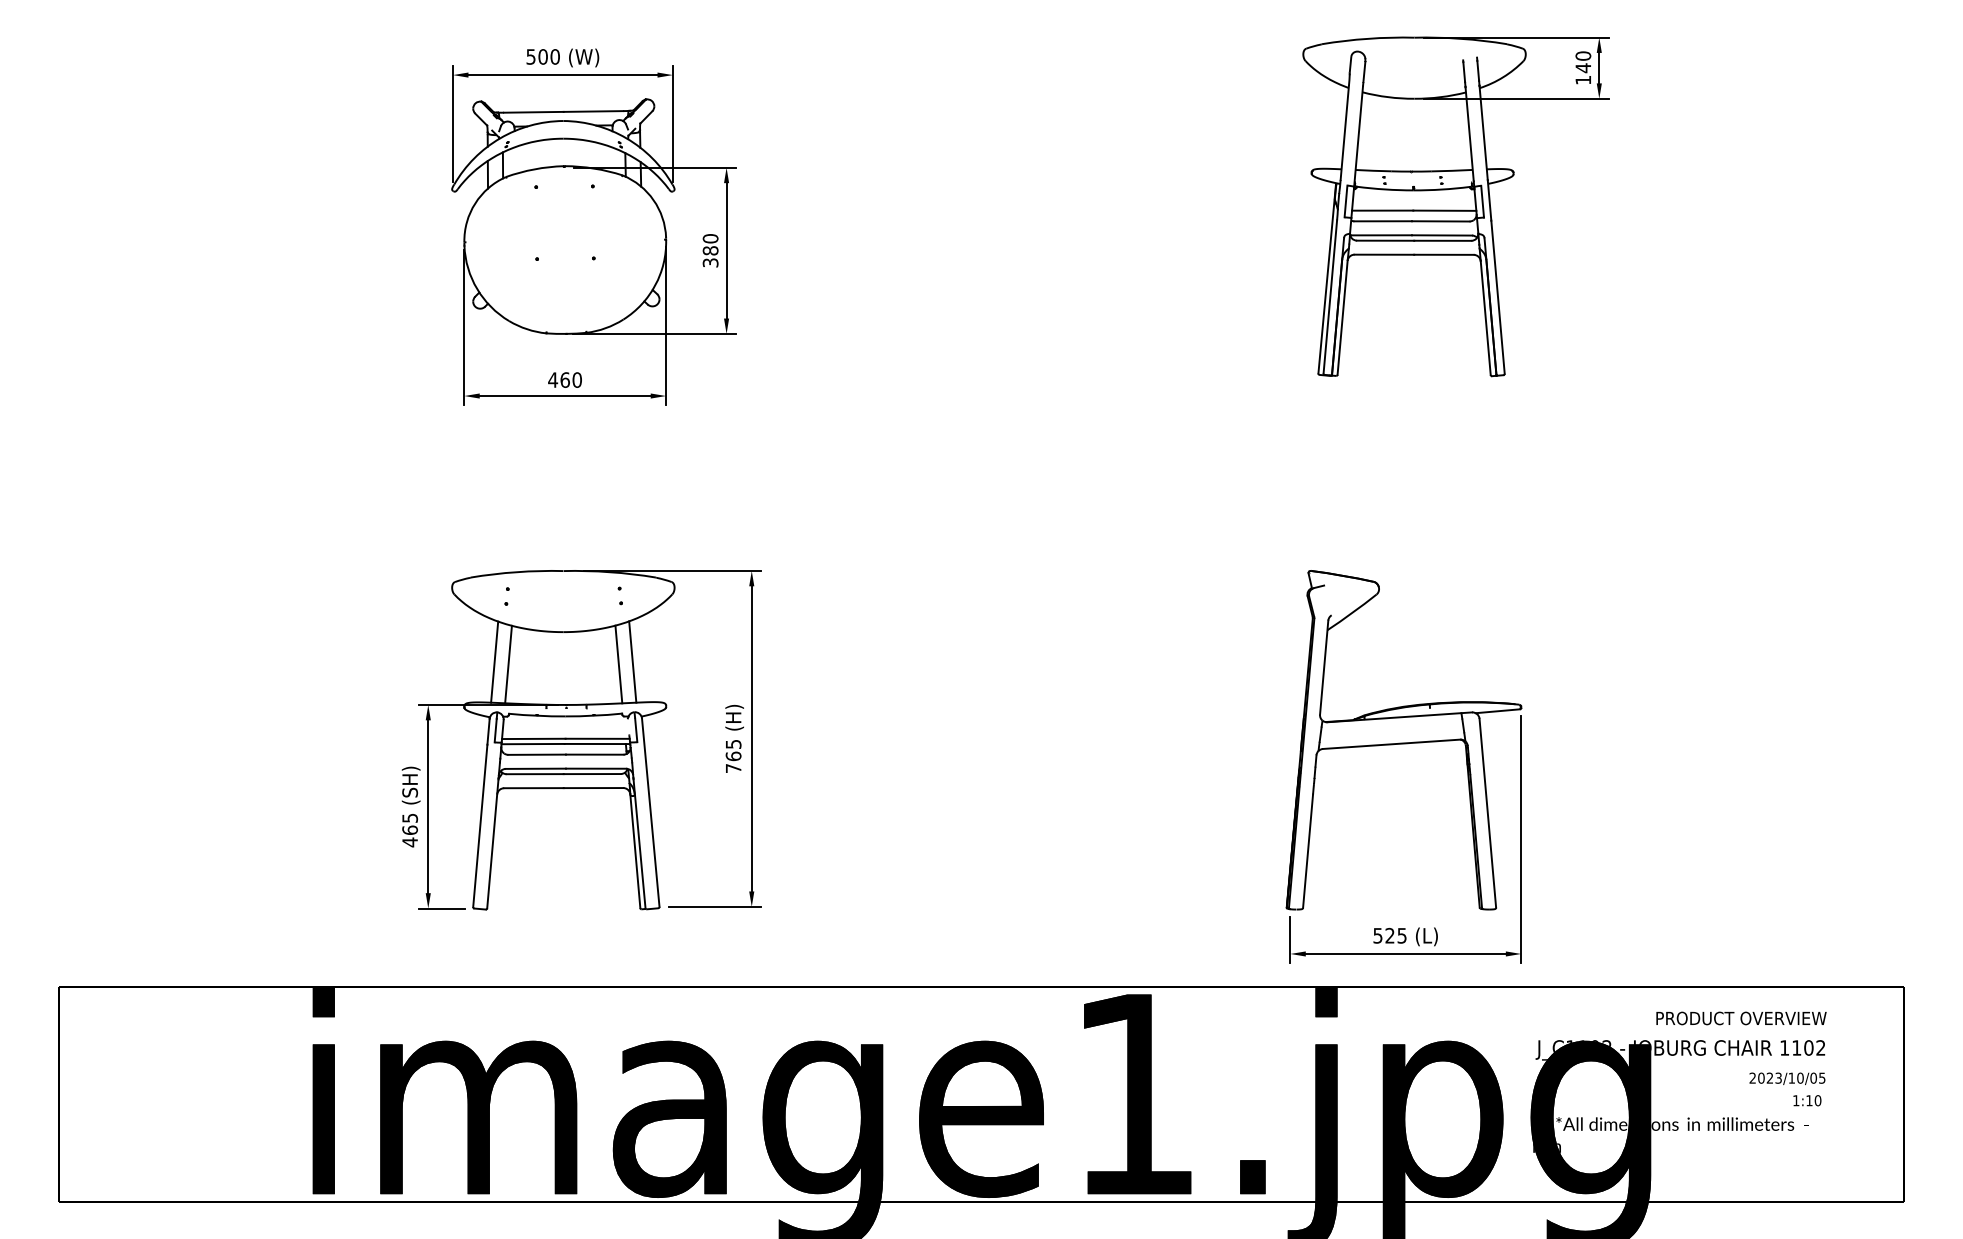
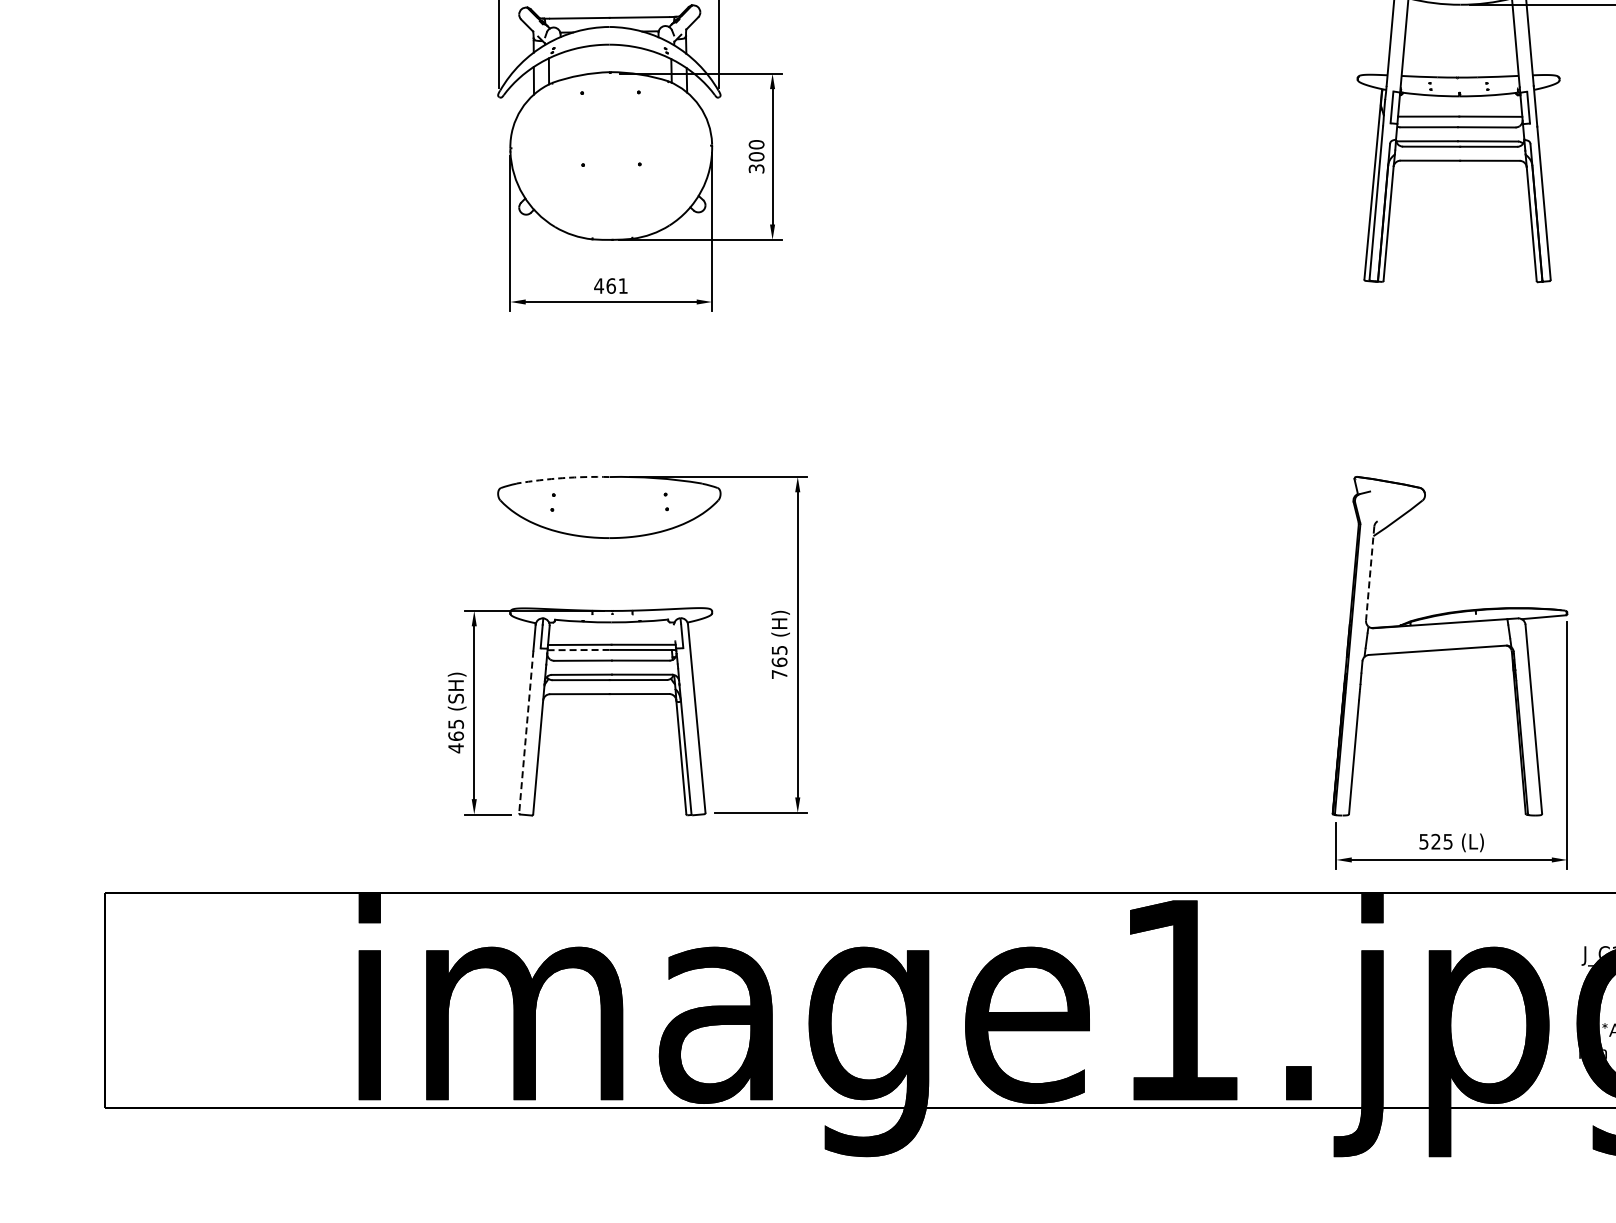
text: (710, 250) -> (756, 156), 380 -> 300
text: (576, 379) -> (622, 285), 460 -> 461
arc: (516, 572) -> (562, 478), solid -> dashed
line: (494, 661) -> (540, 567), removed
line: (632, 661) -> (678, 567), removed
line: (508, 664) -> (554, 570), removed
line: (618, 664) -> (664, 570), removed
line: (1324, 668) -> (1370, 574), solid -> dashed
line: (533, 744) -> (579, 650), solid -> dashed
line: (480, 825) -> (526, 731), solid -> dashed

